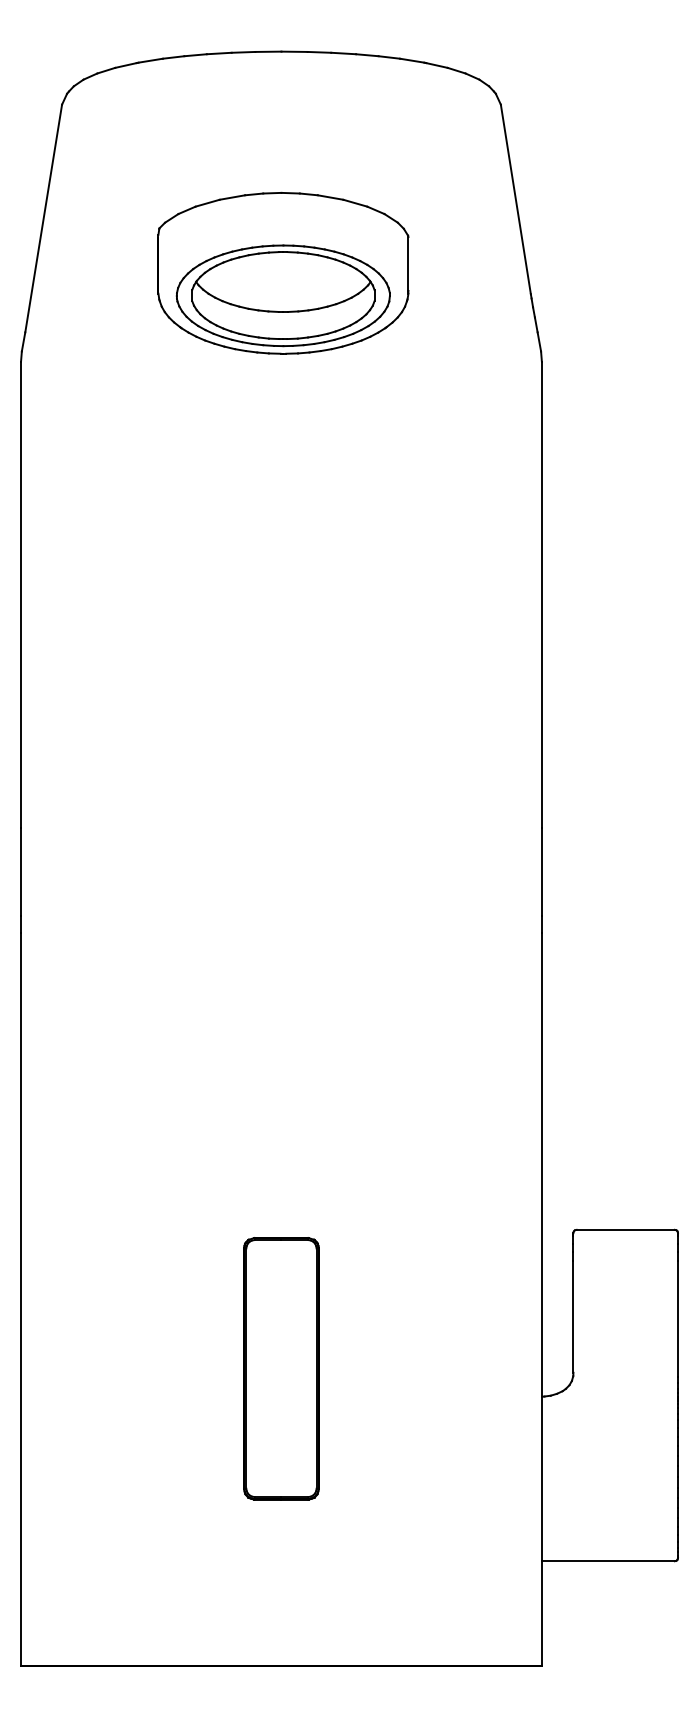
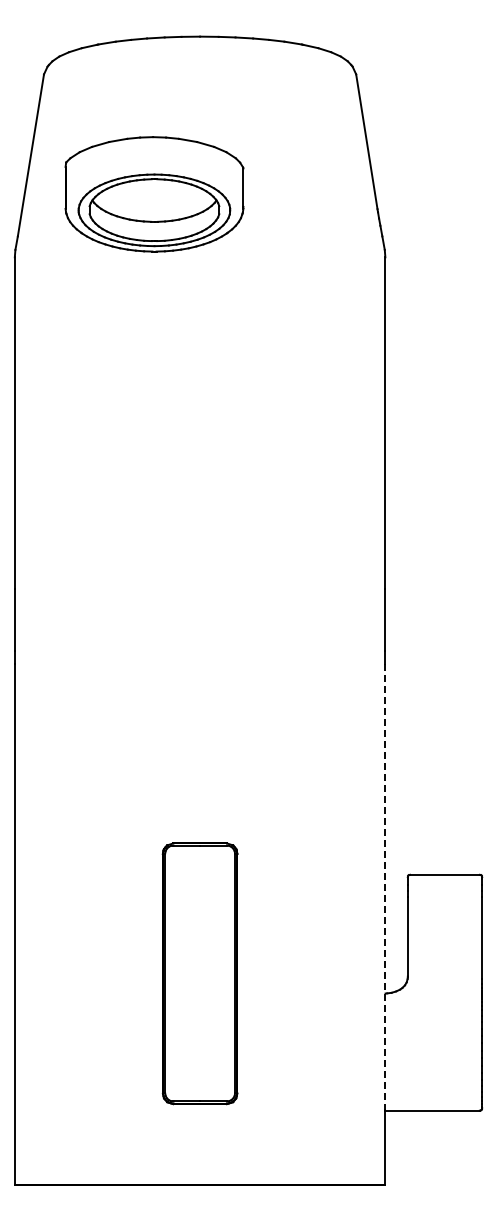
part: (283, 273) -> (154, 194), moved
line: (542, 1247) -> (385, 887), solid -> dashed
part: (280, 1368) -> (199, 973), size x1.4

